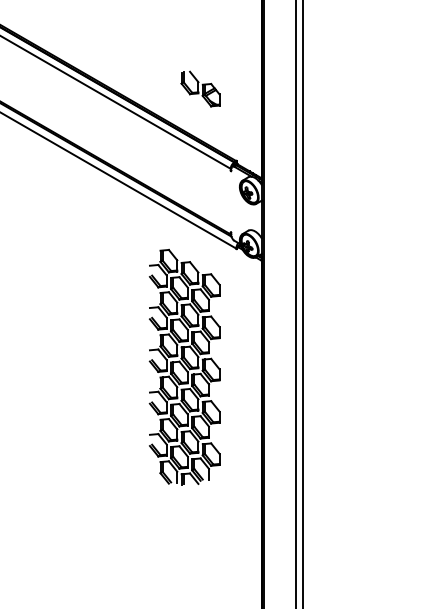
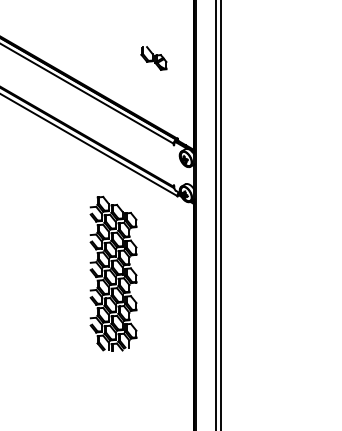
part: (199, 89) -> (153, 58), moved
part: (184, 366) -> (113, 273), moved

